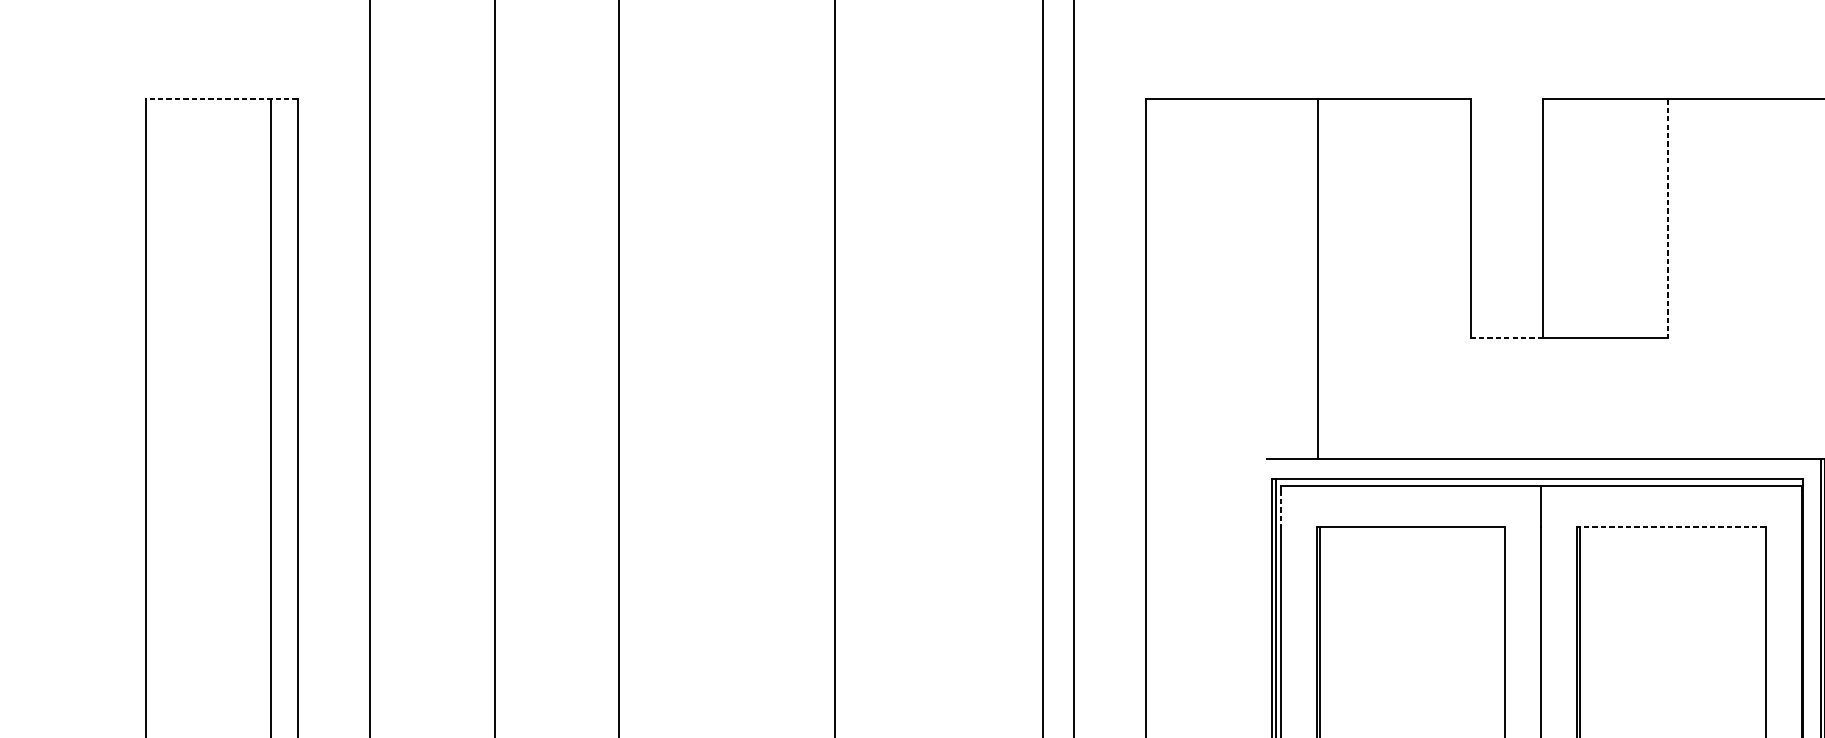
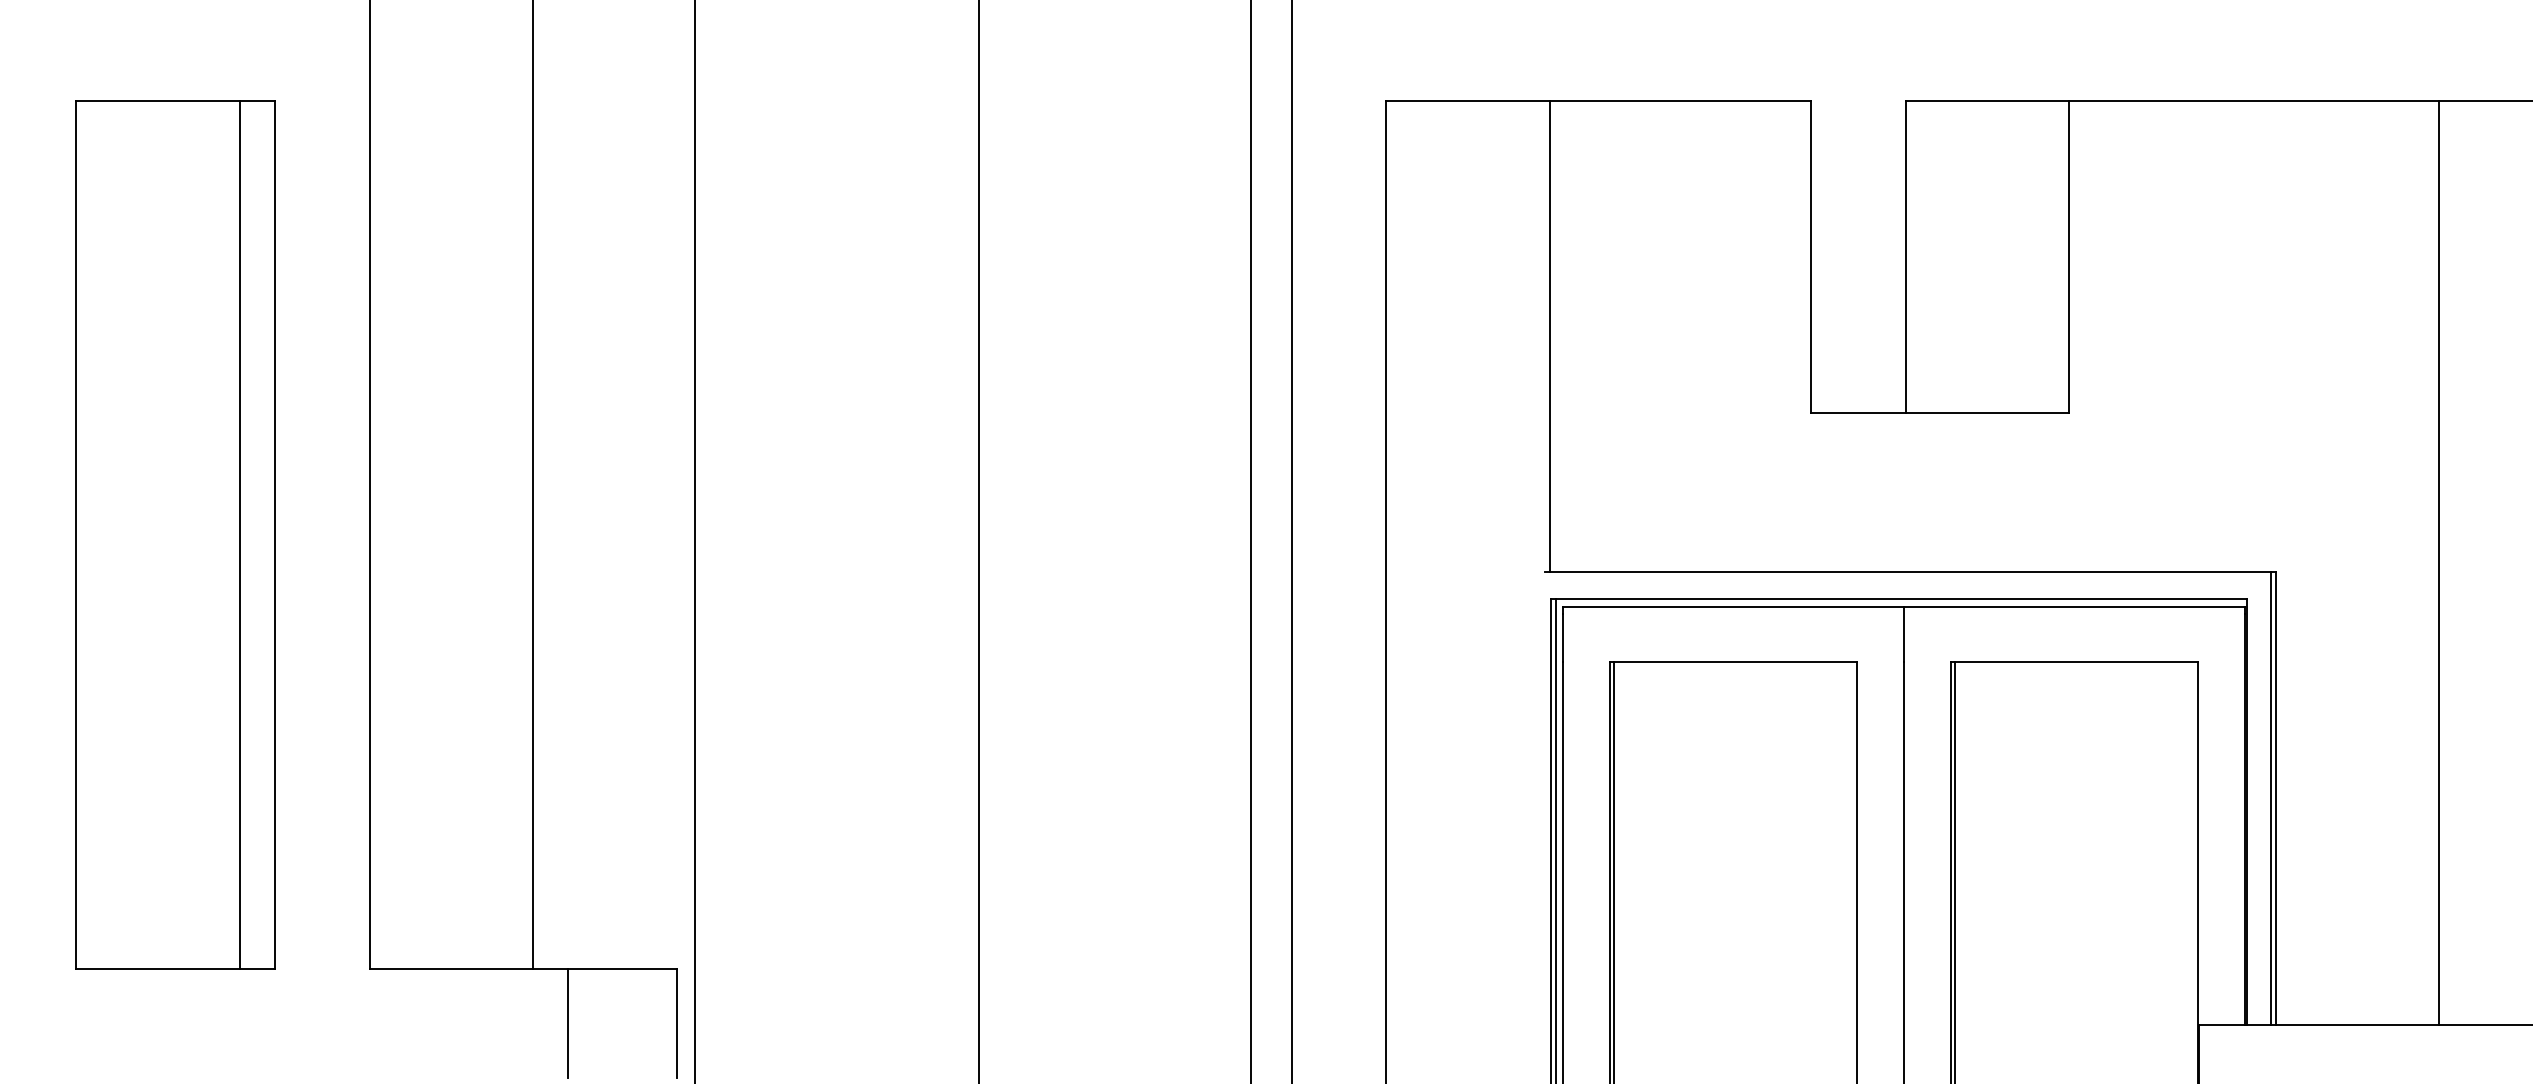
line: (221, 98) -> (175, 100), dashed -> solid
line: (1667, 218) -> (2069, 257), dashed -> solid
line: (1317, 278) -> (1549, 335), moved
line: (1507, 337) -> (1859, 413), dashed -> solid
line: (1281, 508) -> (1563, 637), dashed -> solid
line: (1671, 527) -> (2074, 661), dashed -> solid

